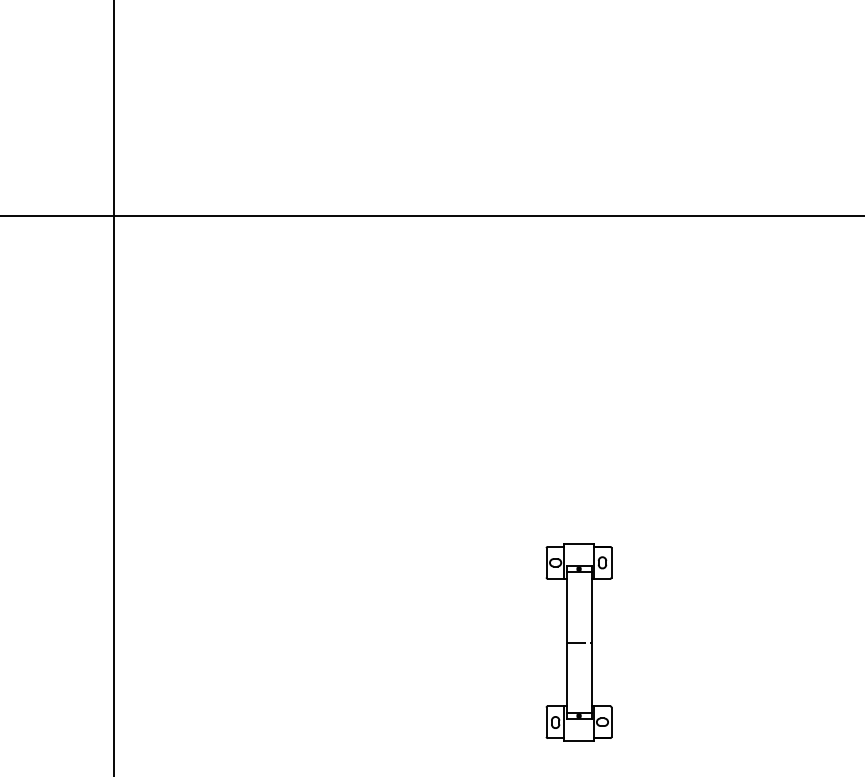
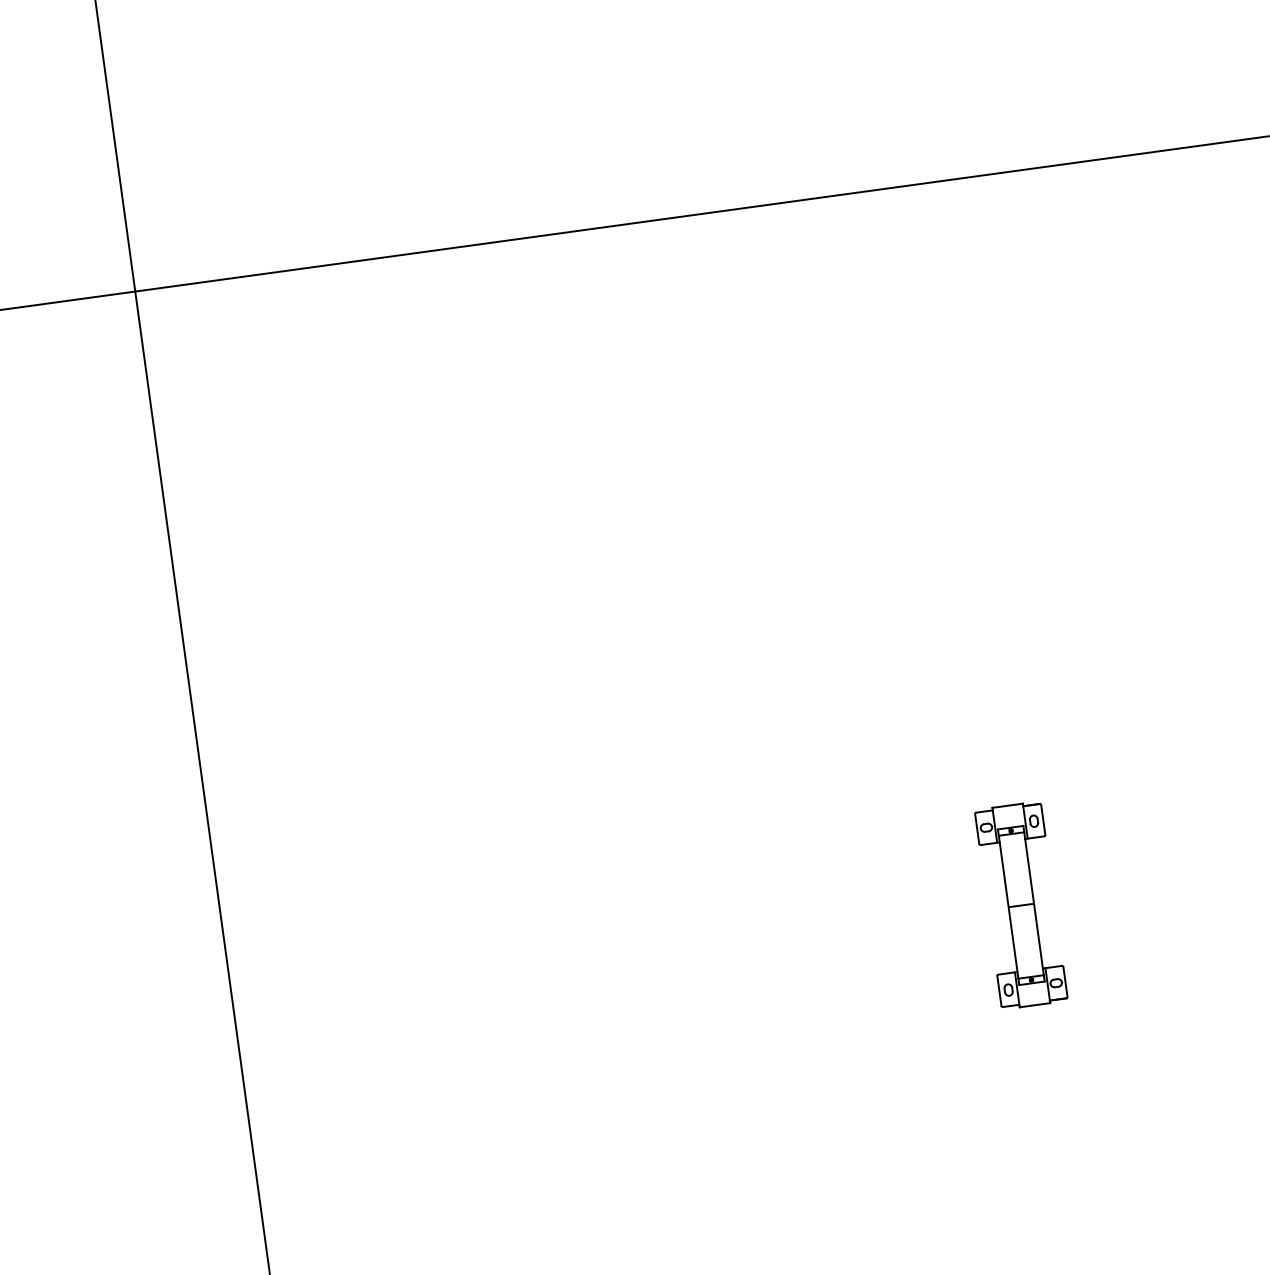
part: (578, 642) -> (1020, 905), size x0.6

